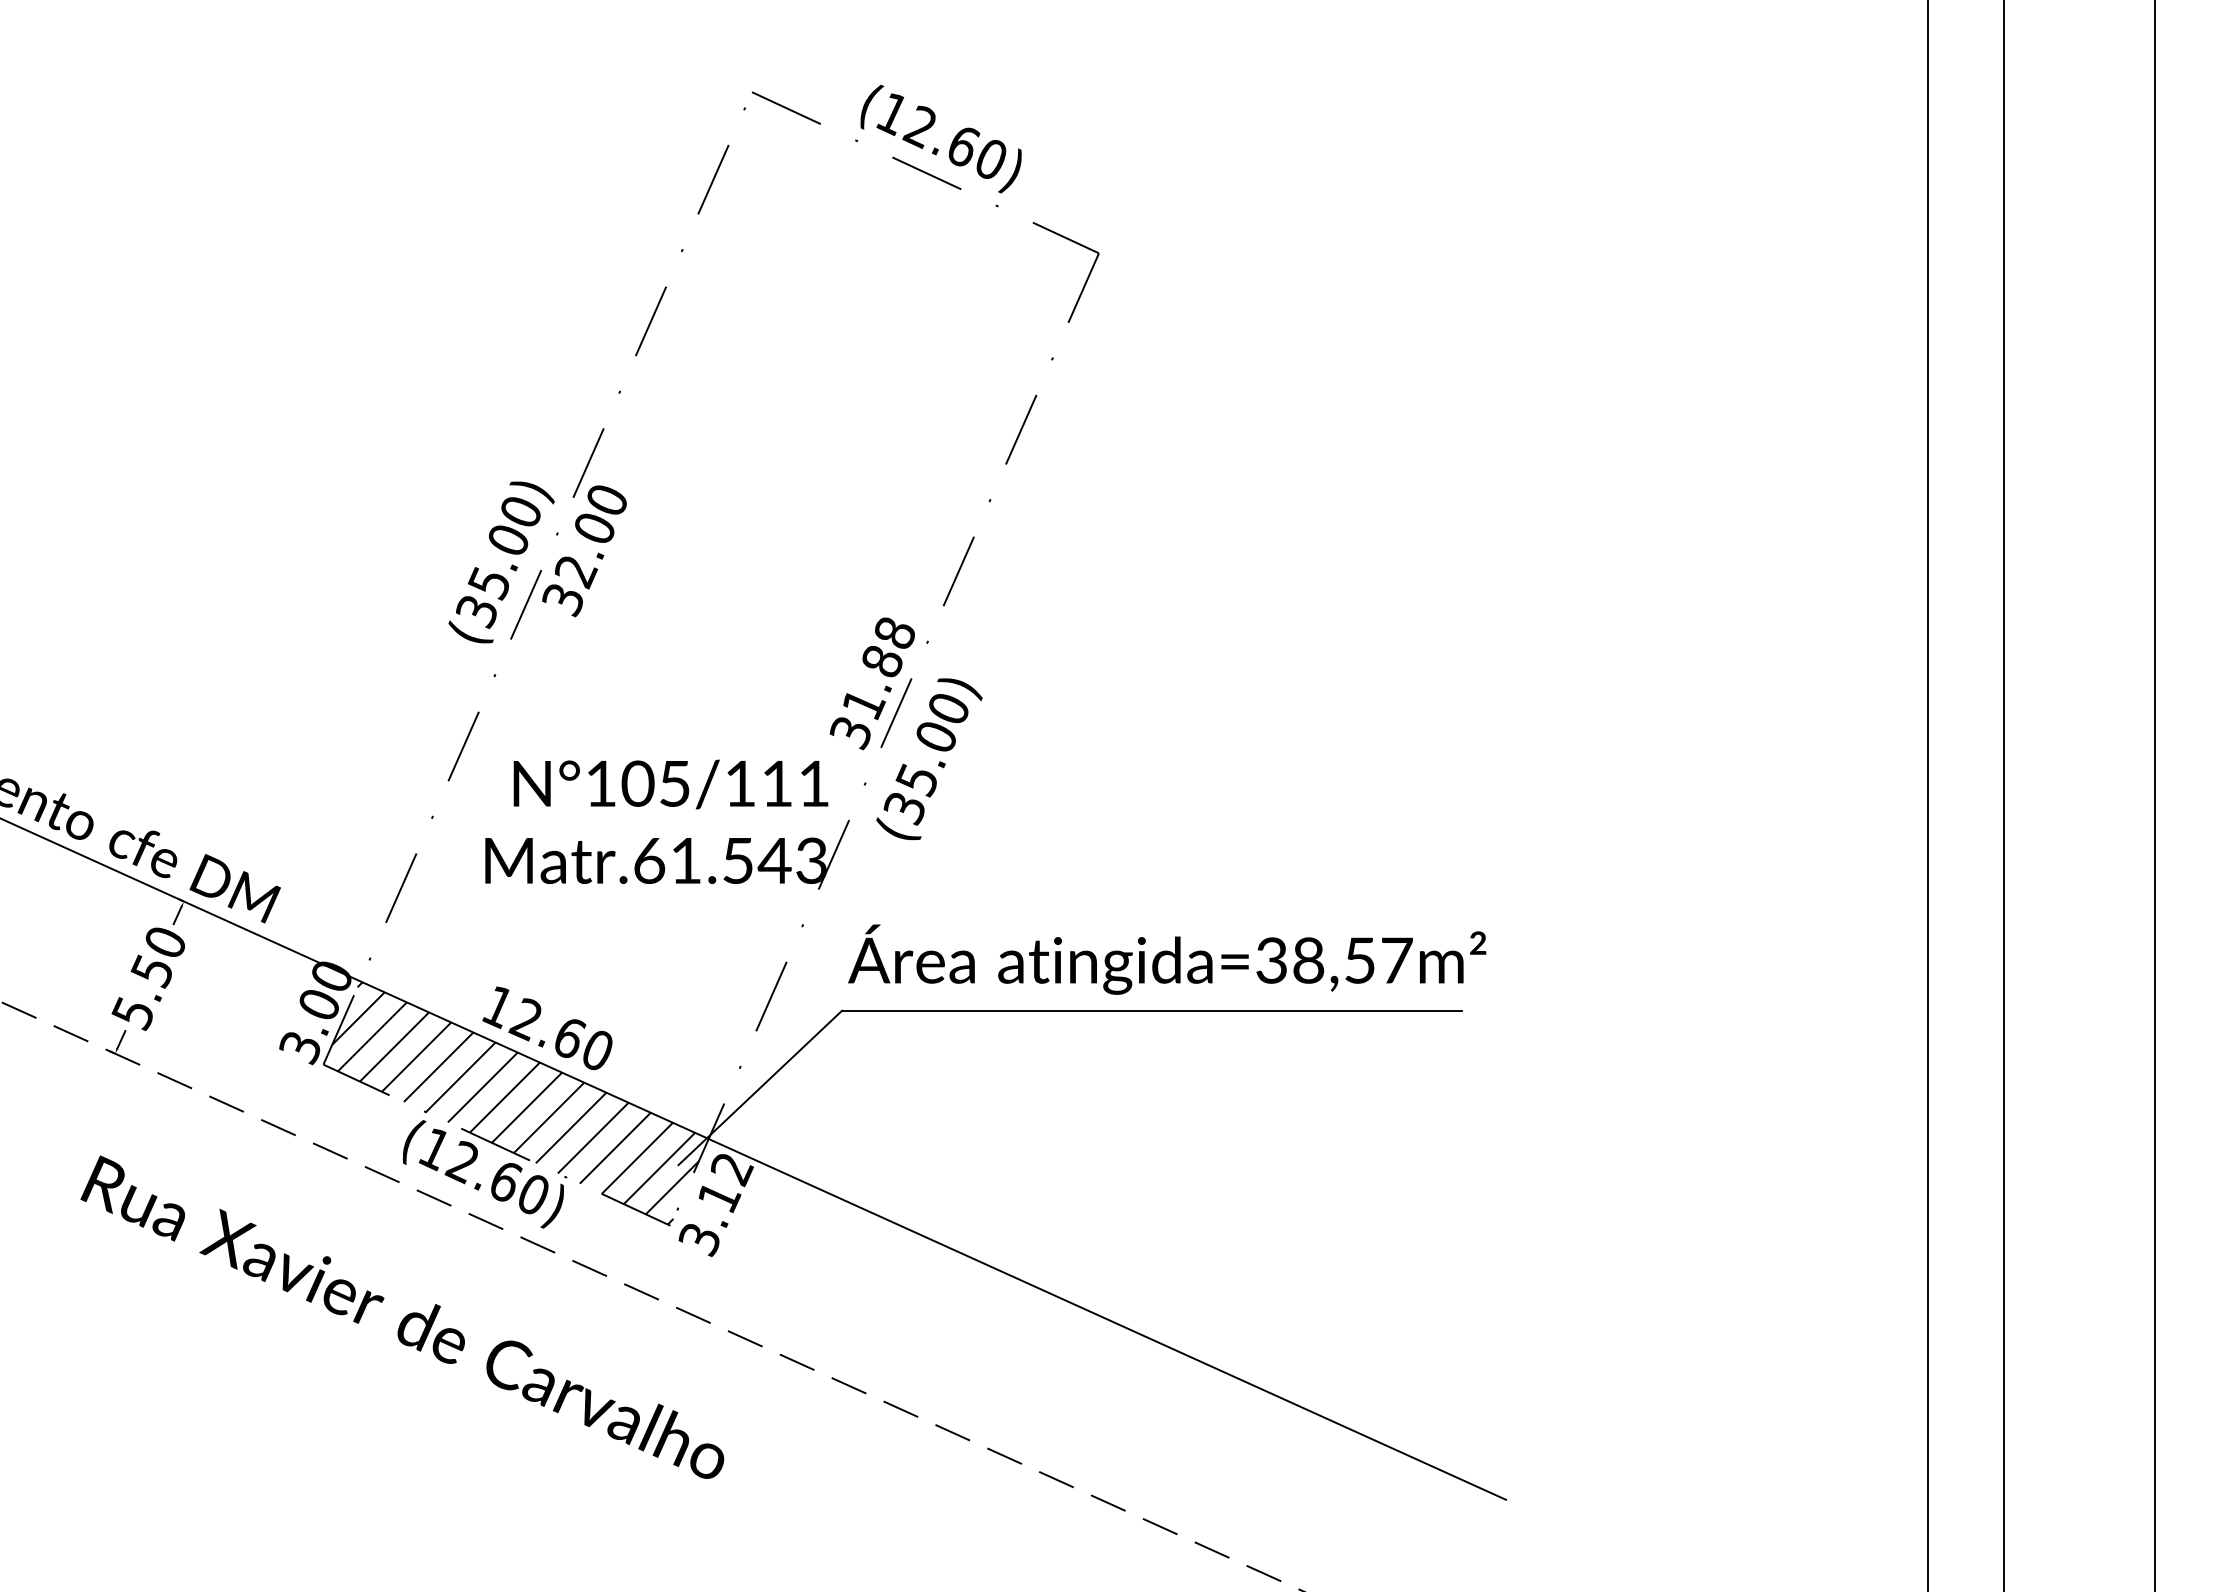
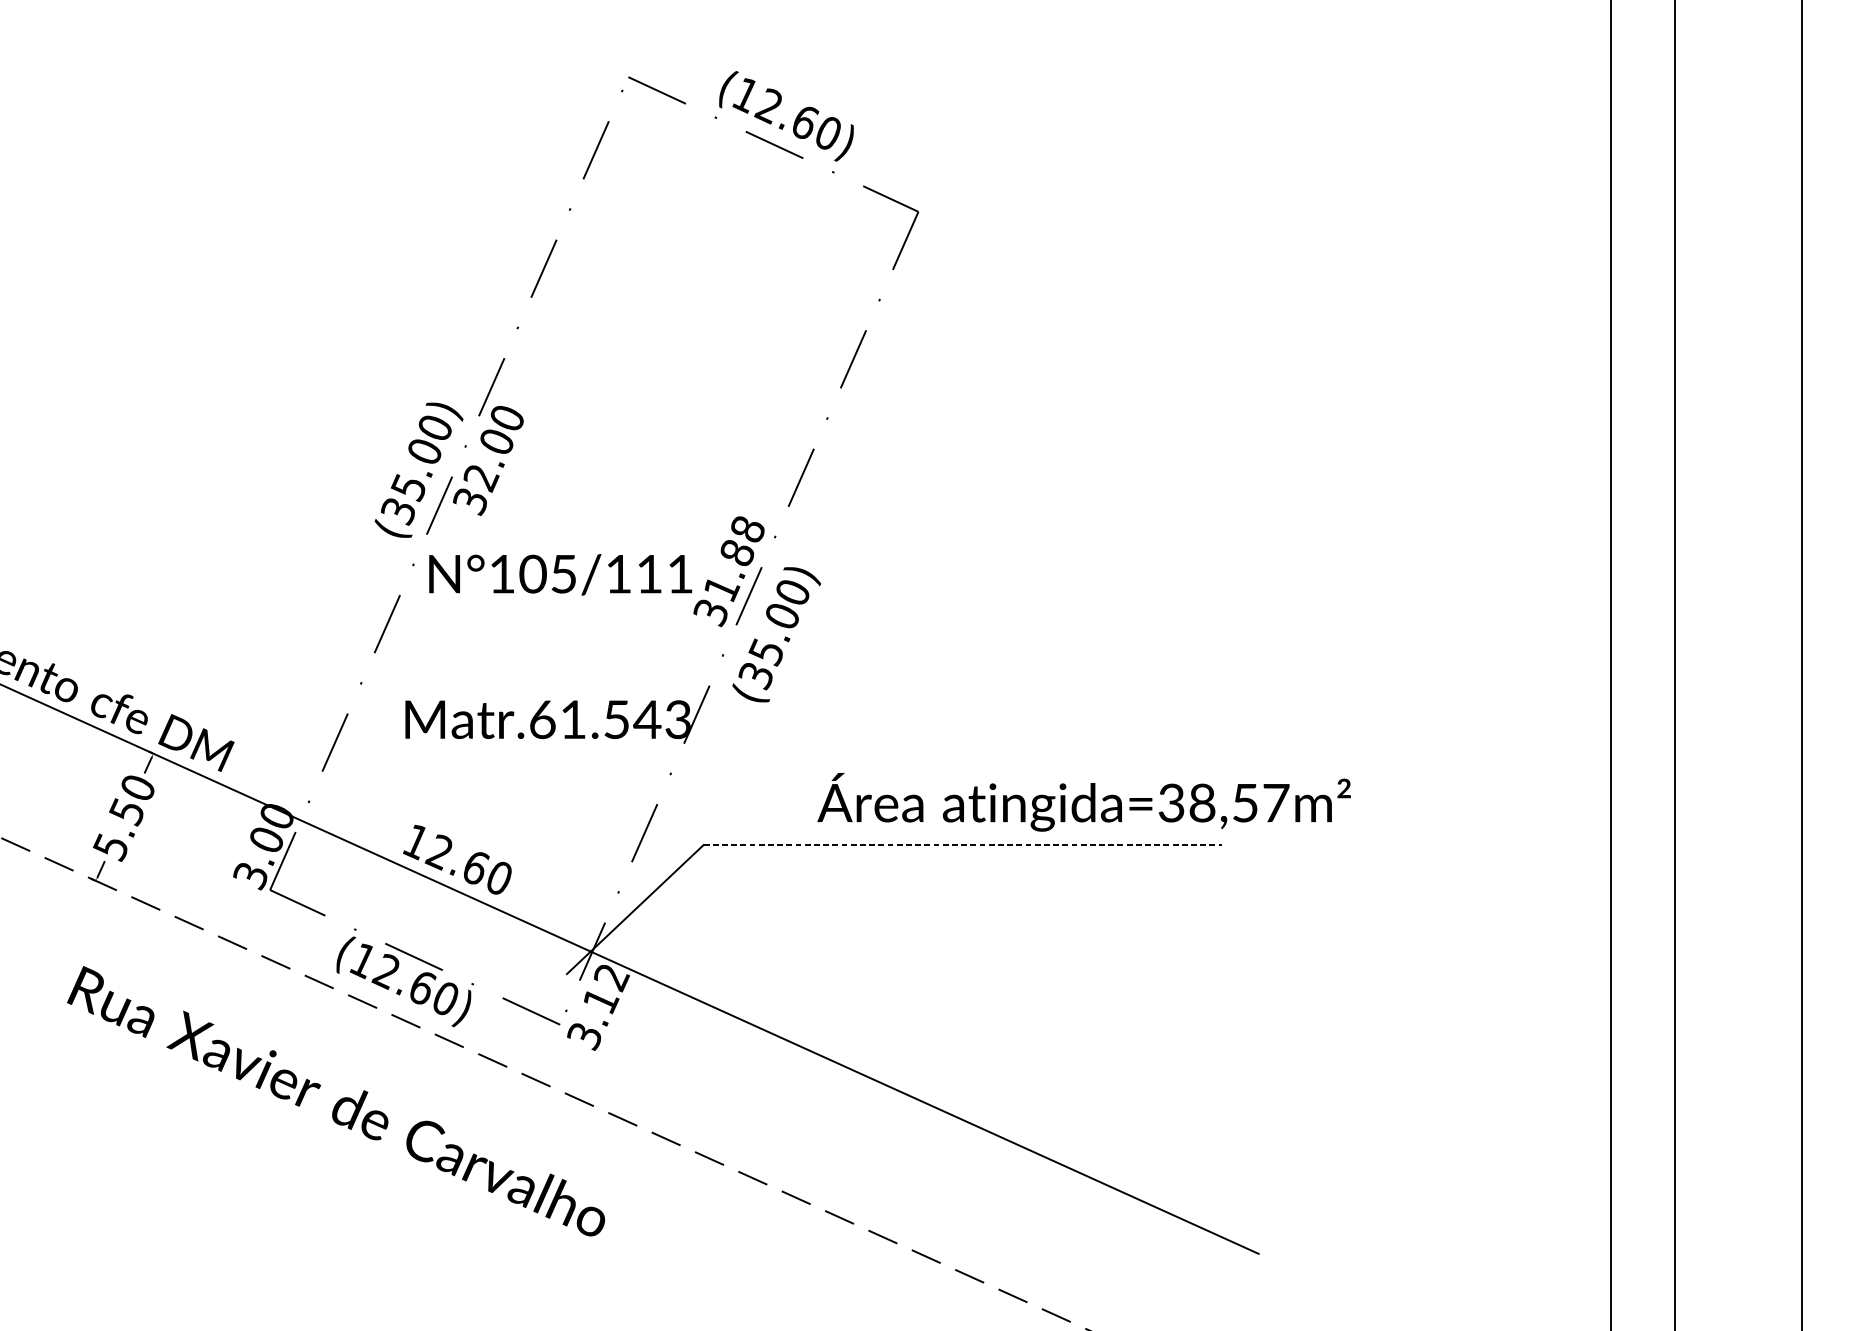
text: (670, 784) -> (560, 574), moved
text: (1167, 959) -> (1084, 802), moved
line: (1151, 1010) -> (962, 844), solid -> dashed
hatch: (515, 1103) -> (430, 922), removed

